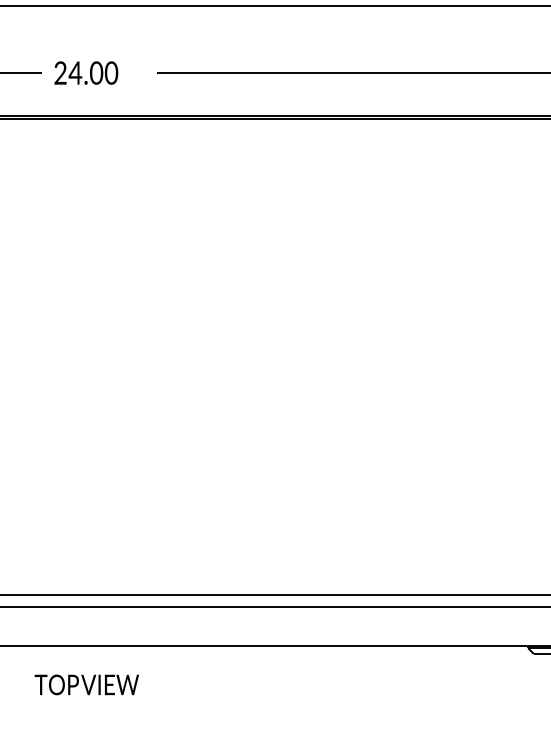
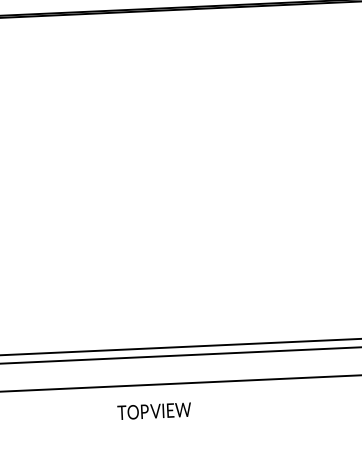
text: (86, 684) -> (154, 410), moved

